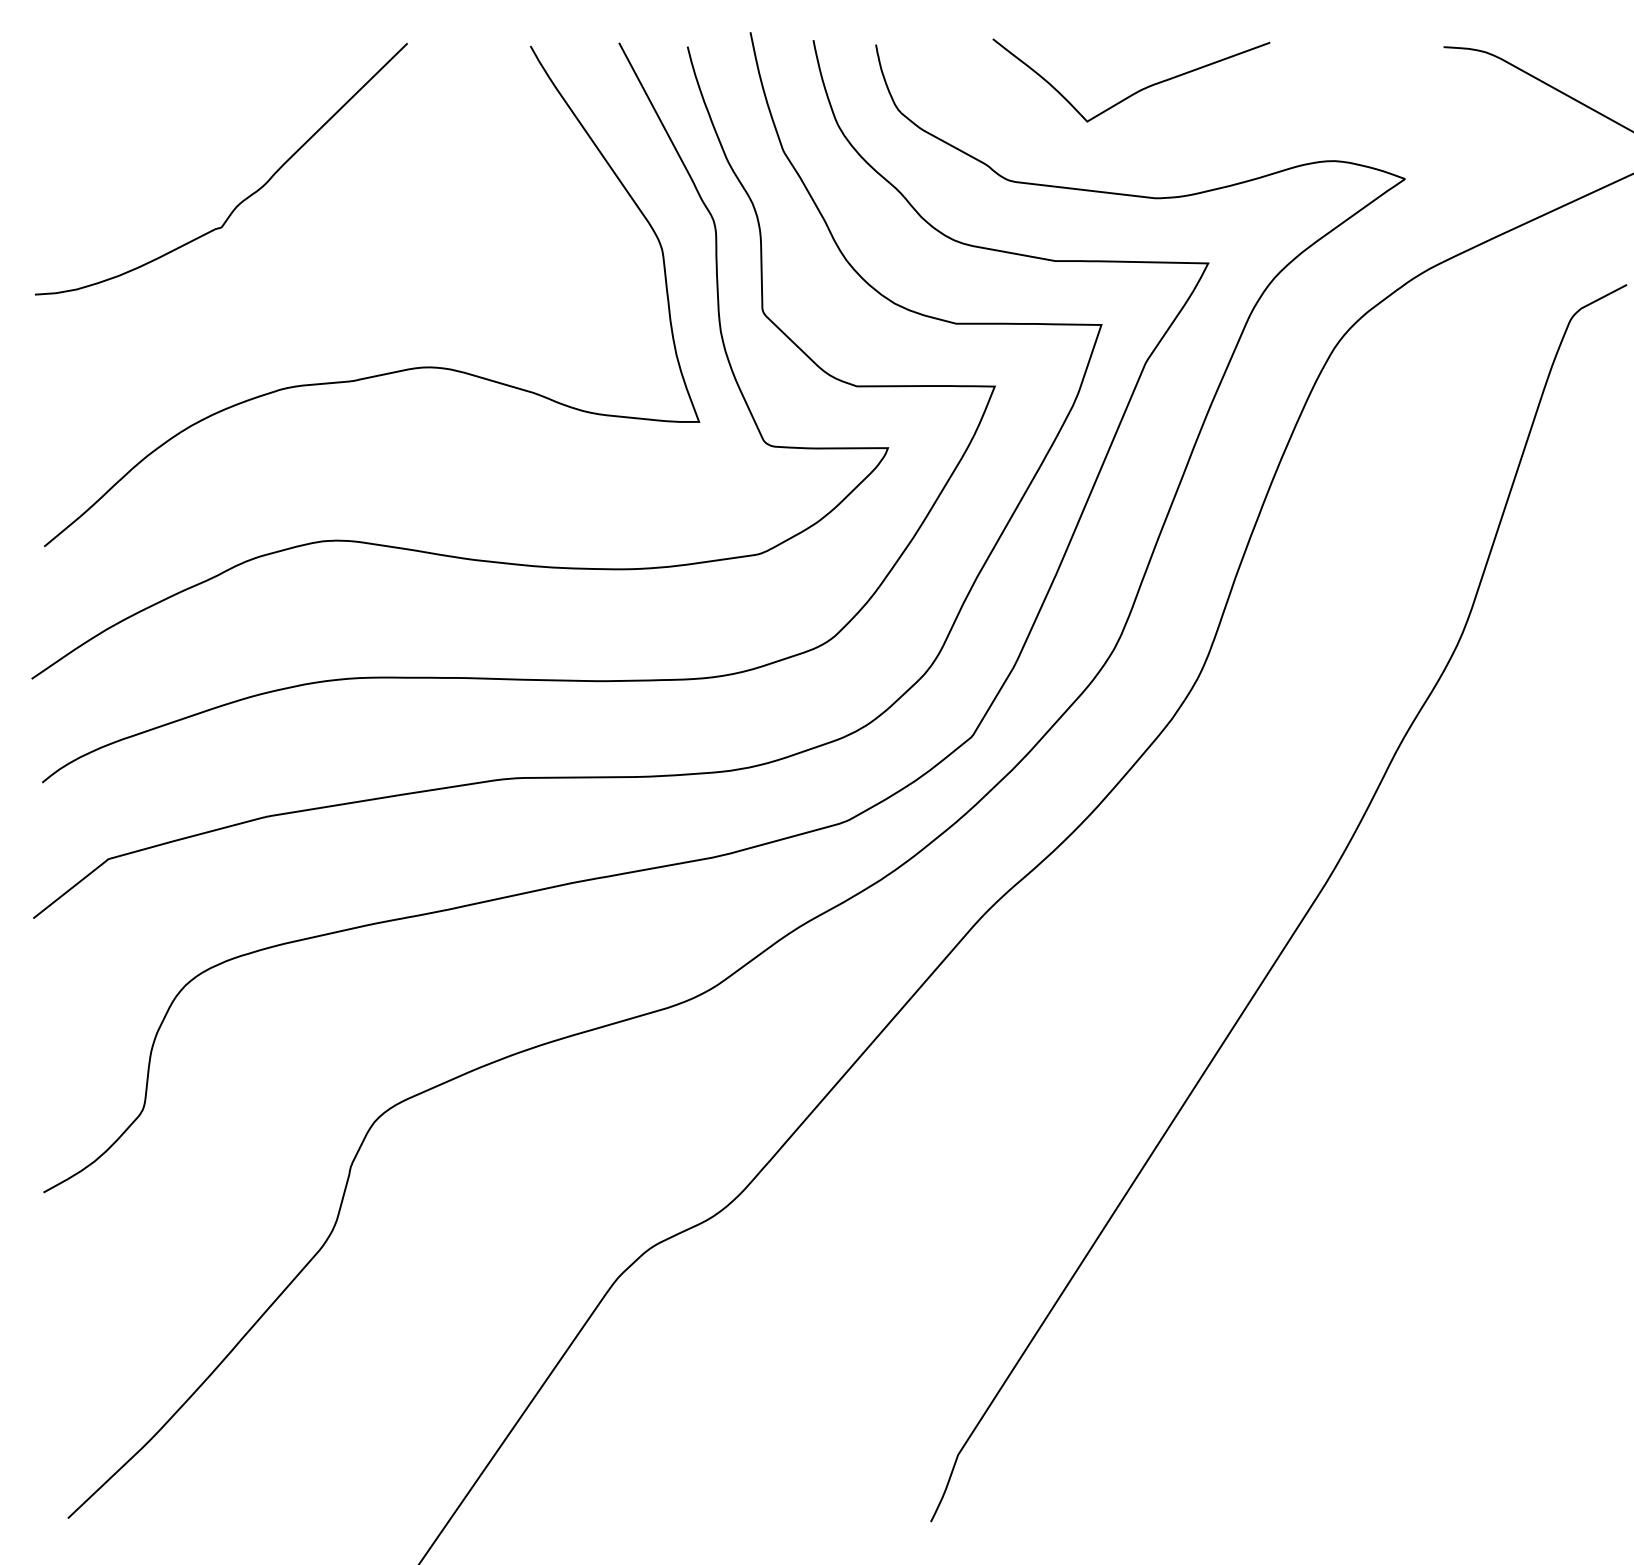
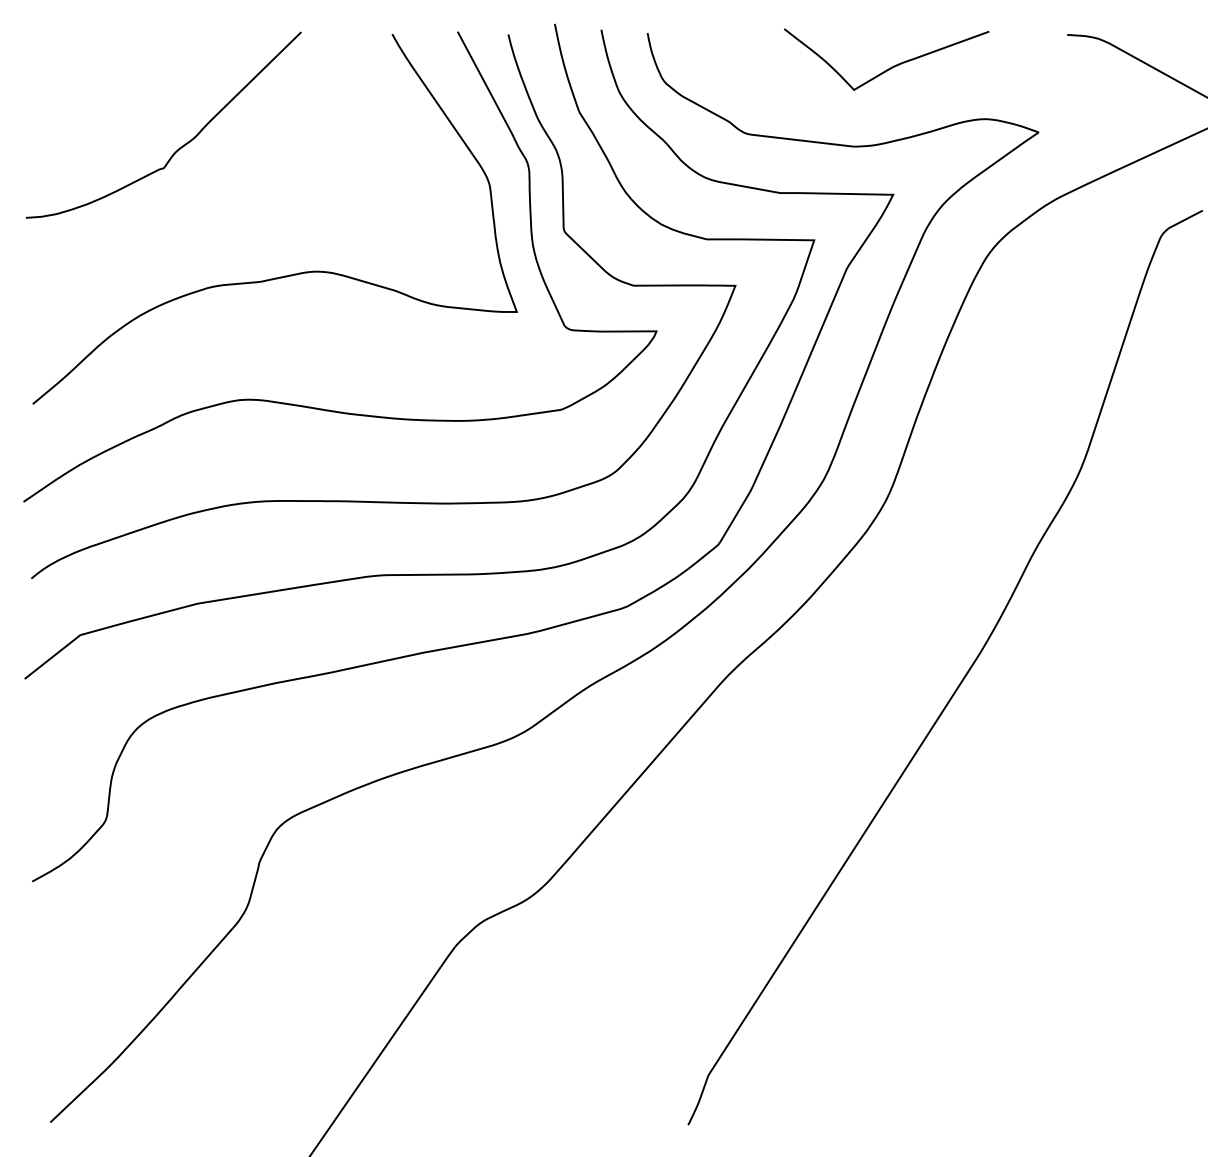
curve: (1136, 91) -> (890, 67), moved

